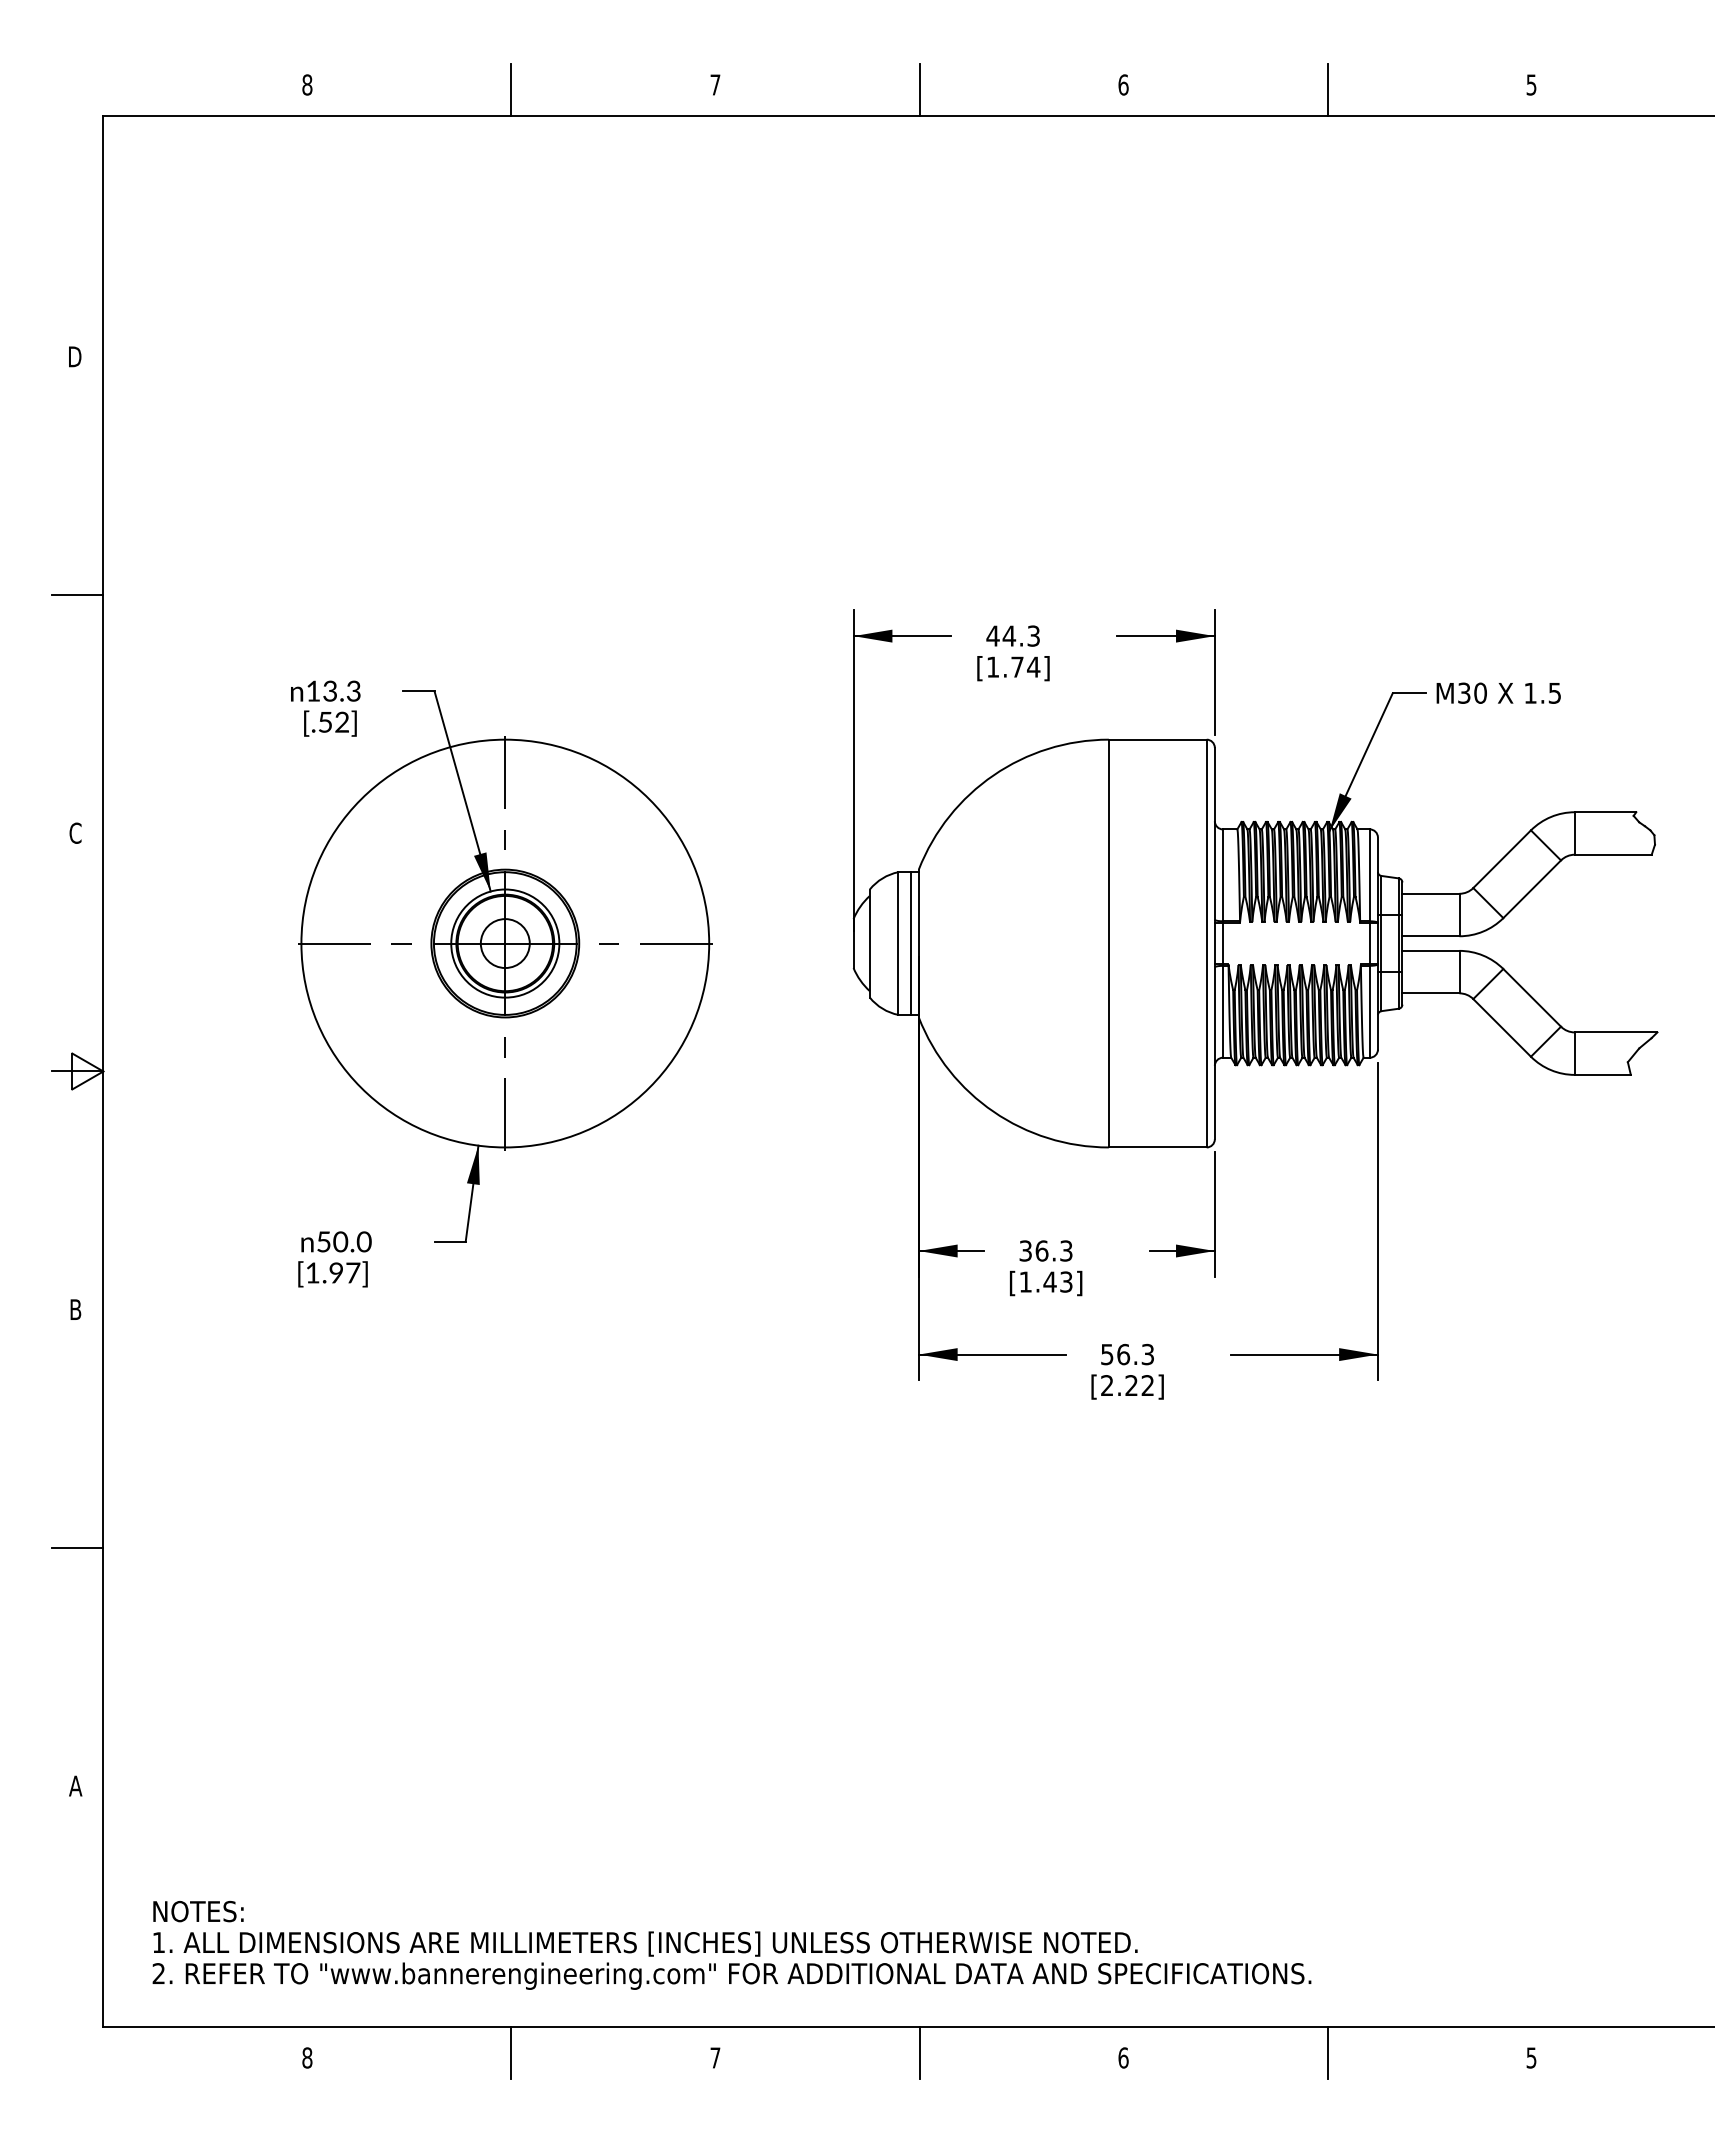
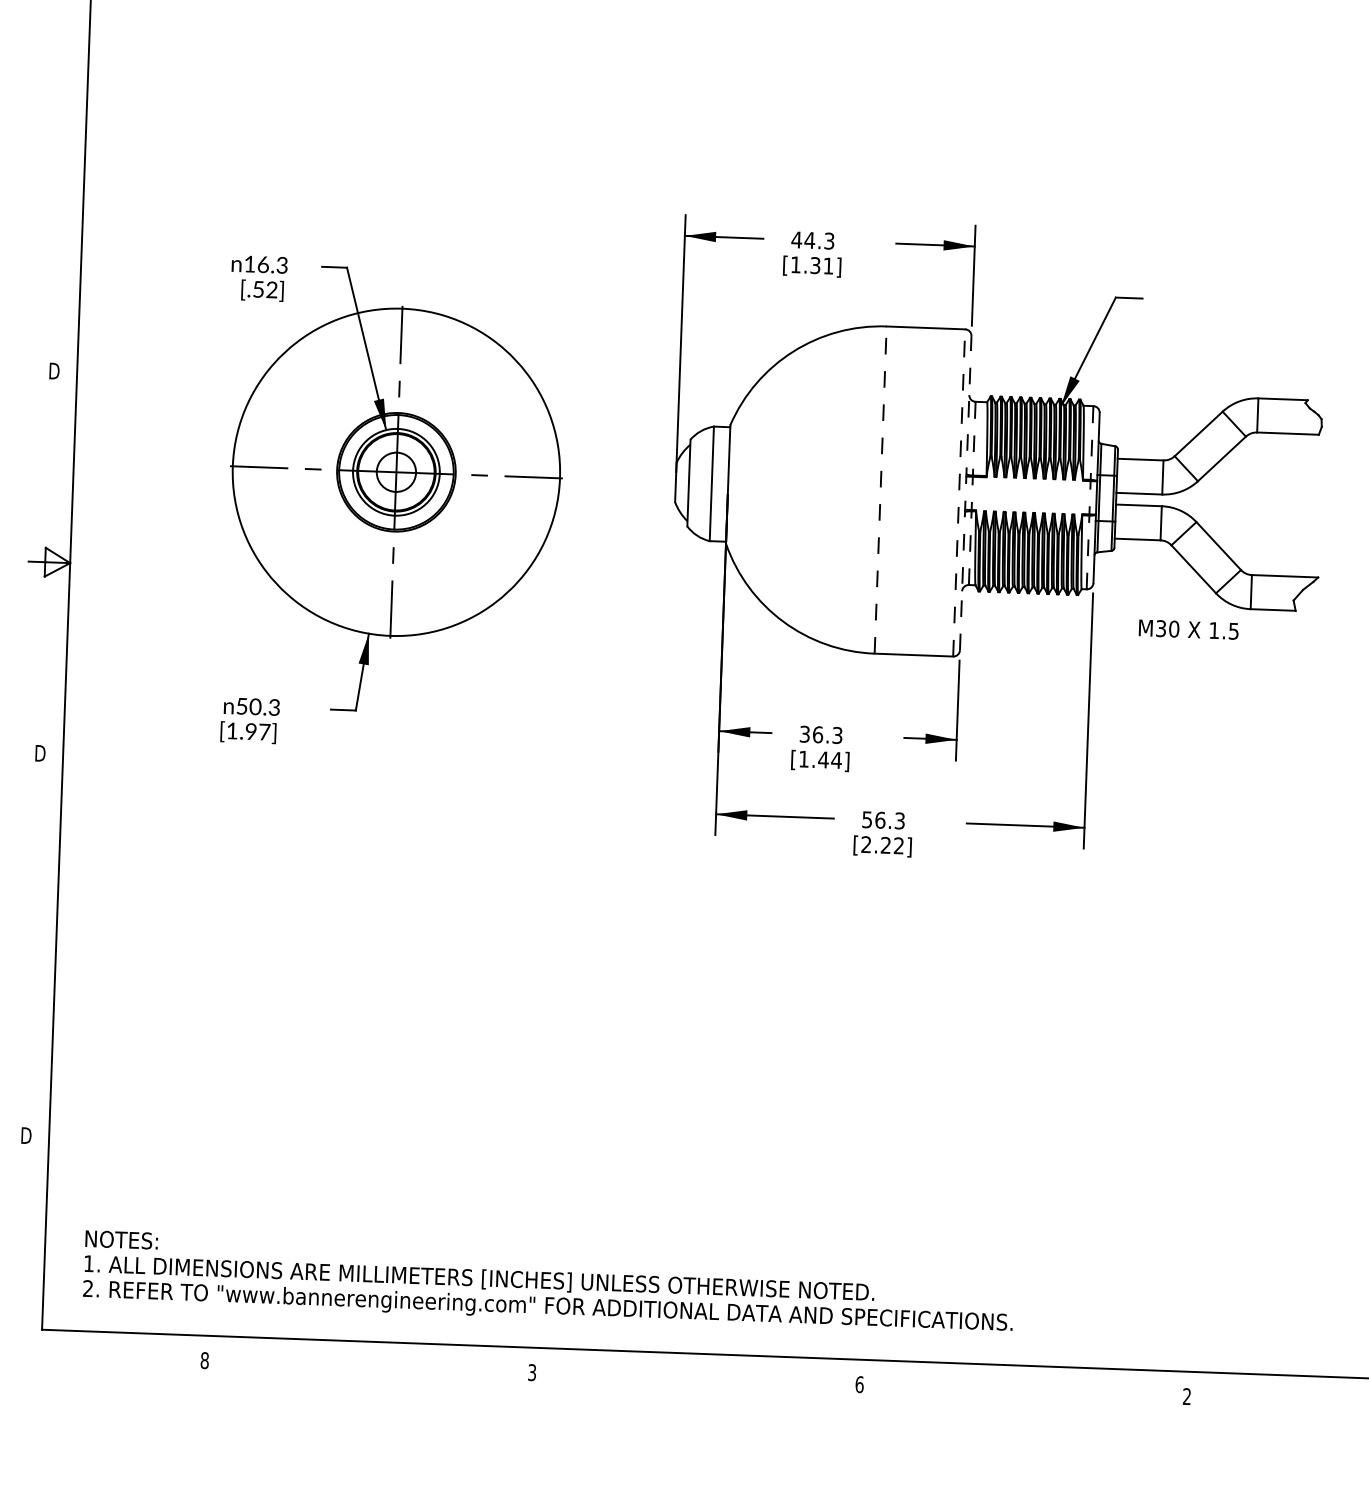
line: (77, 595) -> (63, 180), removed
text: (1025, 666) -> (821, 265), [1.74] -> [1.31]
text: (330, 690) -> (263, 264), 13.3 -> 16.3
text: (1498, 692) -> (1188, 629), moved
text: (75, 832) -> (54, 370), C -> D
line: (910, 943) -> (721, 484), removed
line: (1108, 943) -> (880, 490), solid -> dashed
line: (1206, 943) -> (959, 492), solid -> dashed
line: (1214, 943) -> (965, 493), solid -> dashed
line: (1222, 943) -> (971, 493), solid -> dashed
line: (1369, 943) -> (1089, 497), solid -> dashed
text: (363, 1241) -> (273, 707), 50.0 -> 50.3
text: (1066, 1281) -> (836, 759), [1.43] -> [1.44]
text: (75, 1309) -> (40, 753), B -> D
line: (77, 1547) -> (35, 944), removed
text: (75, 1785) -> (26, 1135), A -> D
line: (511, 2052) -> (368, 1362), removed
line: (919, 2052) -> (696, 1374), removed
line: (1327, 2052) -> (1023, 1386), removed
text: (715, 2057) -> (532, 1372), 7 -> 3
text: (1531, 2057) -> (1187, 1396), 5 -> 2

